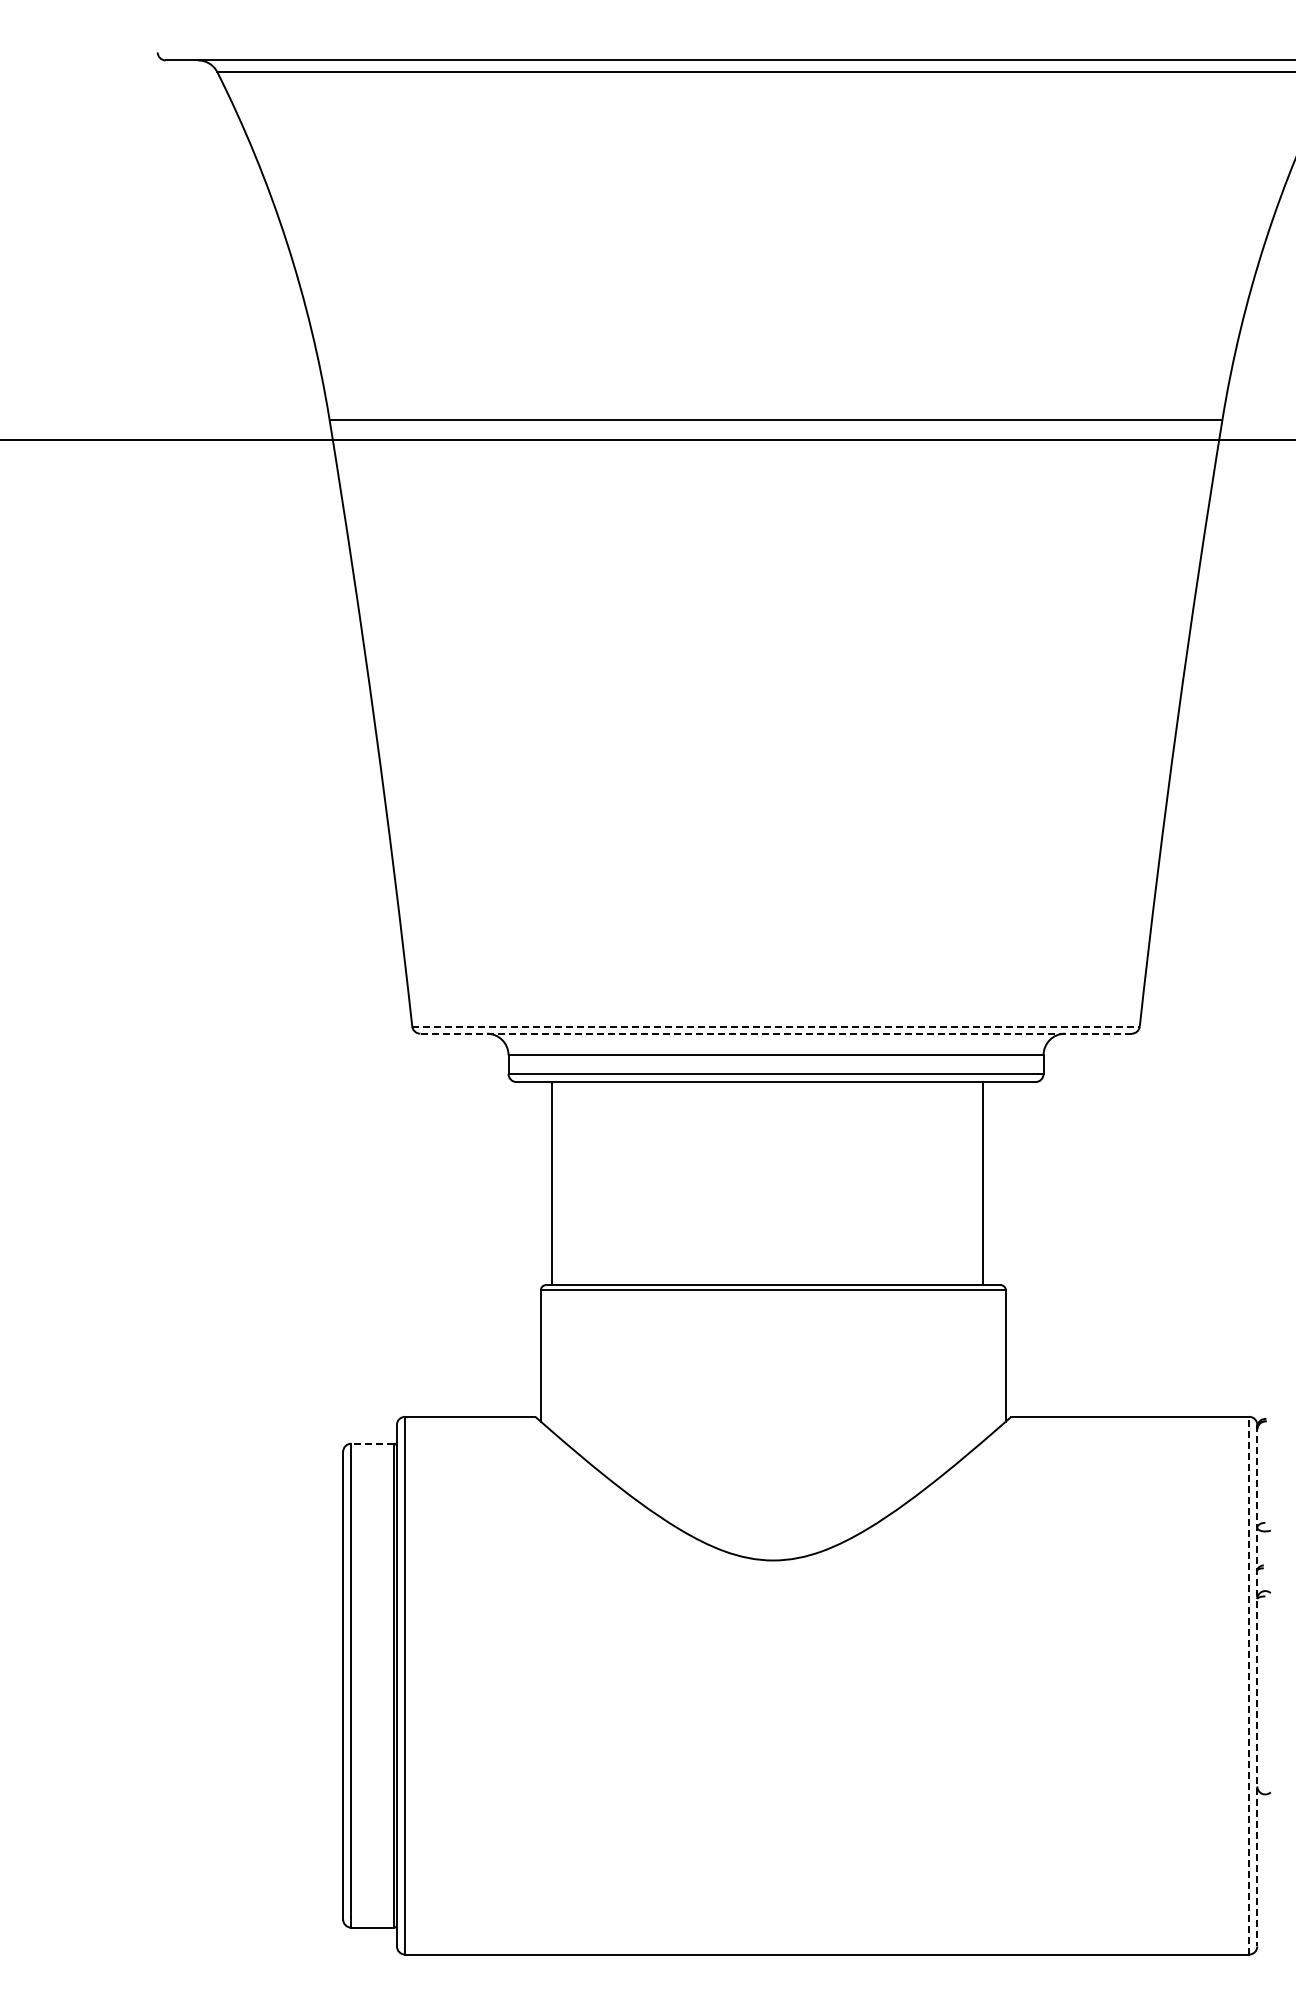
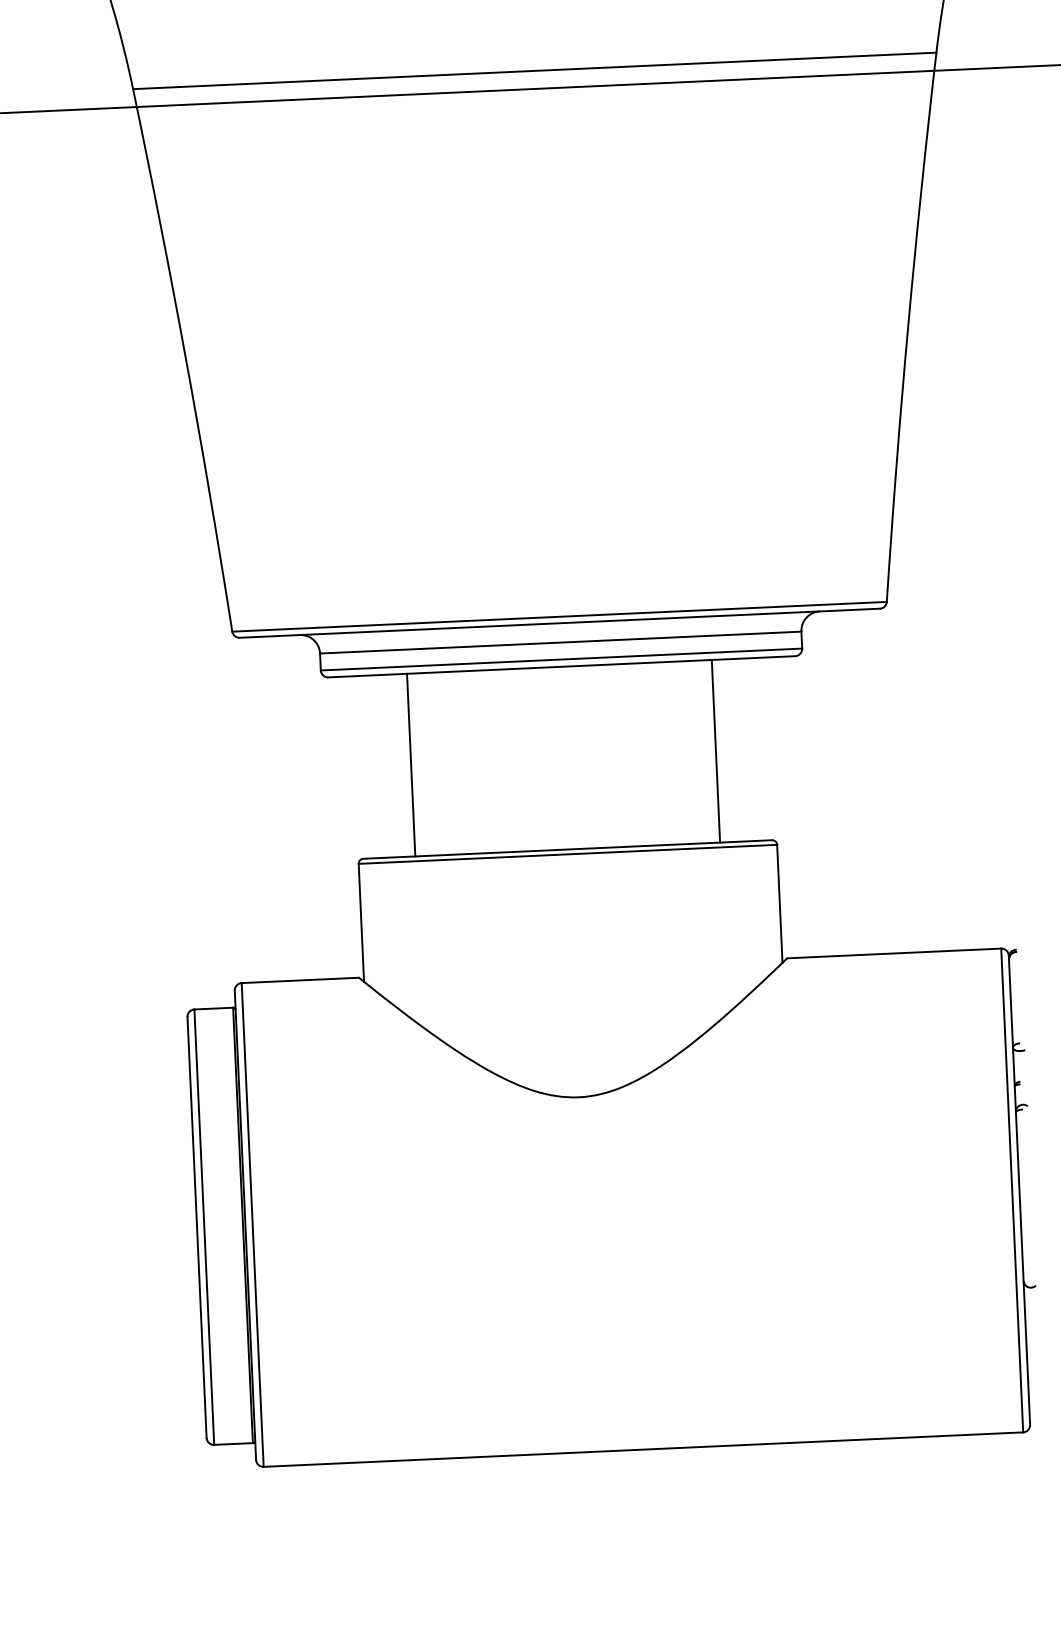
line: (776, 1026) -> (559, 616), dashed -> solid
line: (776, 1033) -> (560, 623), dashed -> solid
line: (551, 1183) -> (410, 765), moved
line: (982, 1183) -> (715, 751), moved
line: (372, 1443) -> (213, 1008), dashed -> solid
line: (1249, 1685) -> (1012, 1190), dashed -> solid
line: (1257, 1685) -> (1019, 1189), dashed -> solid

